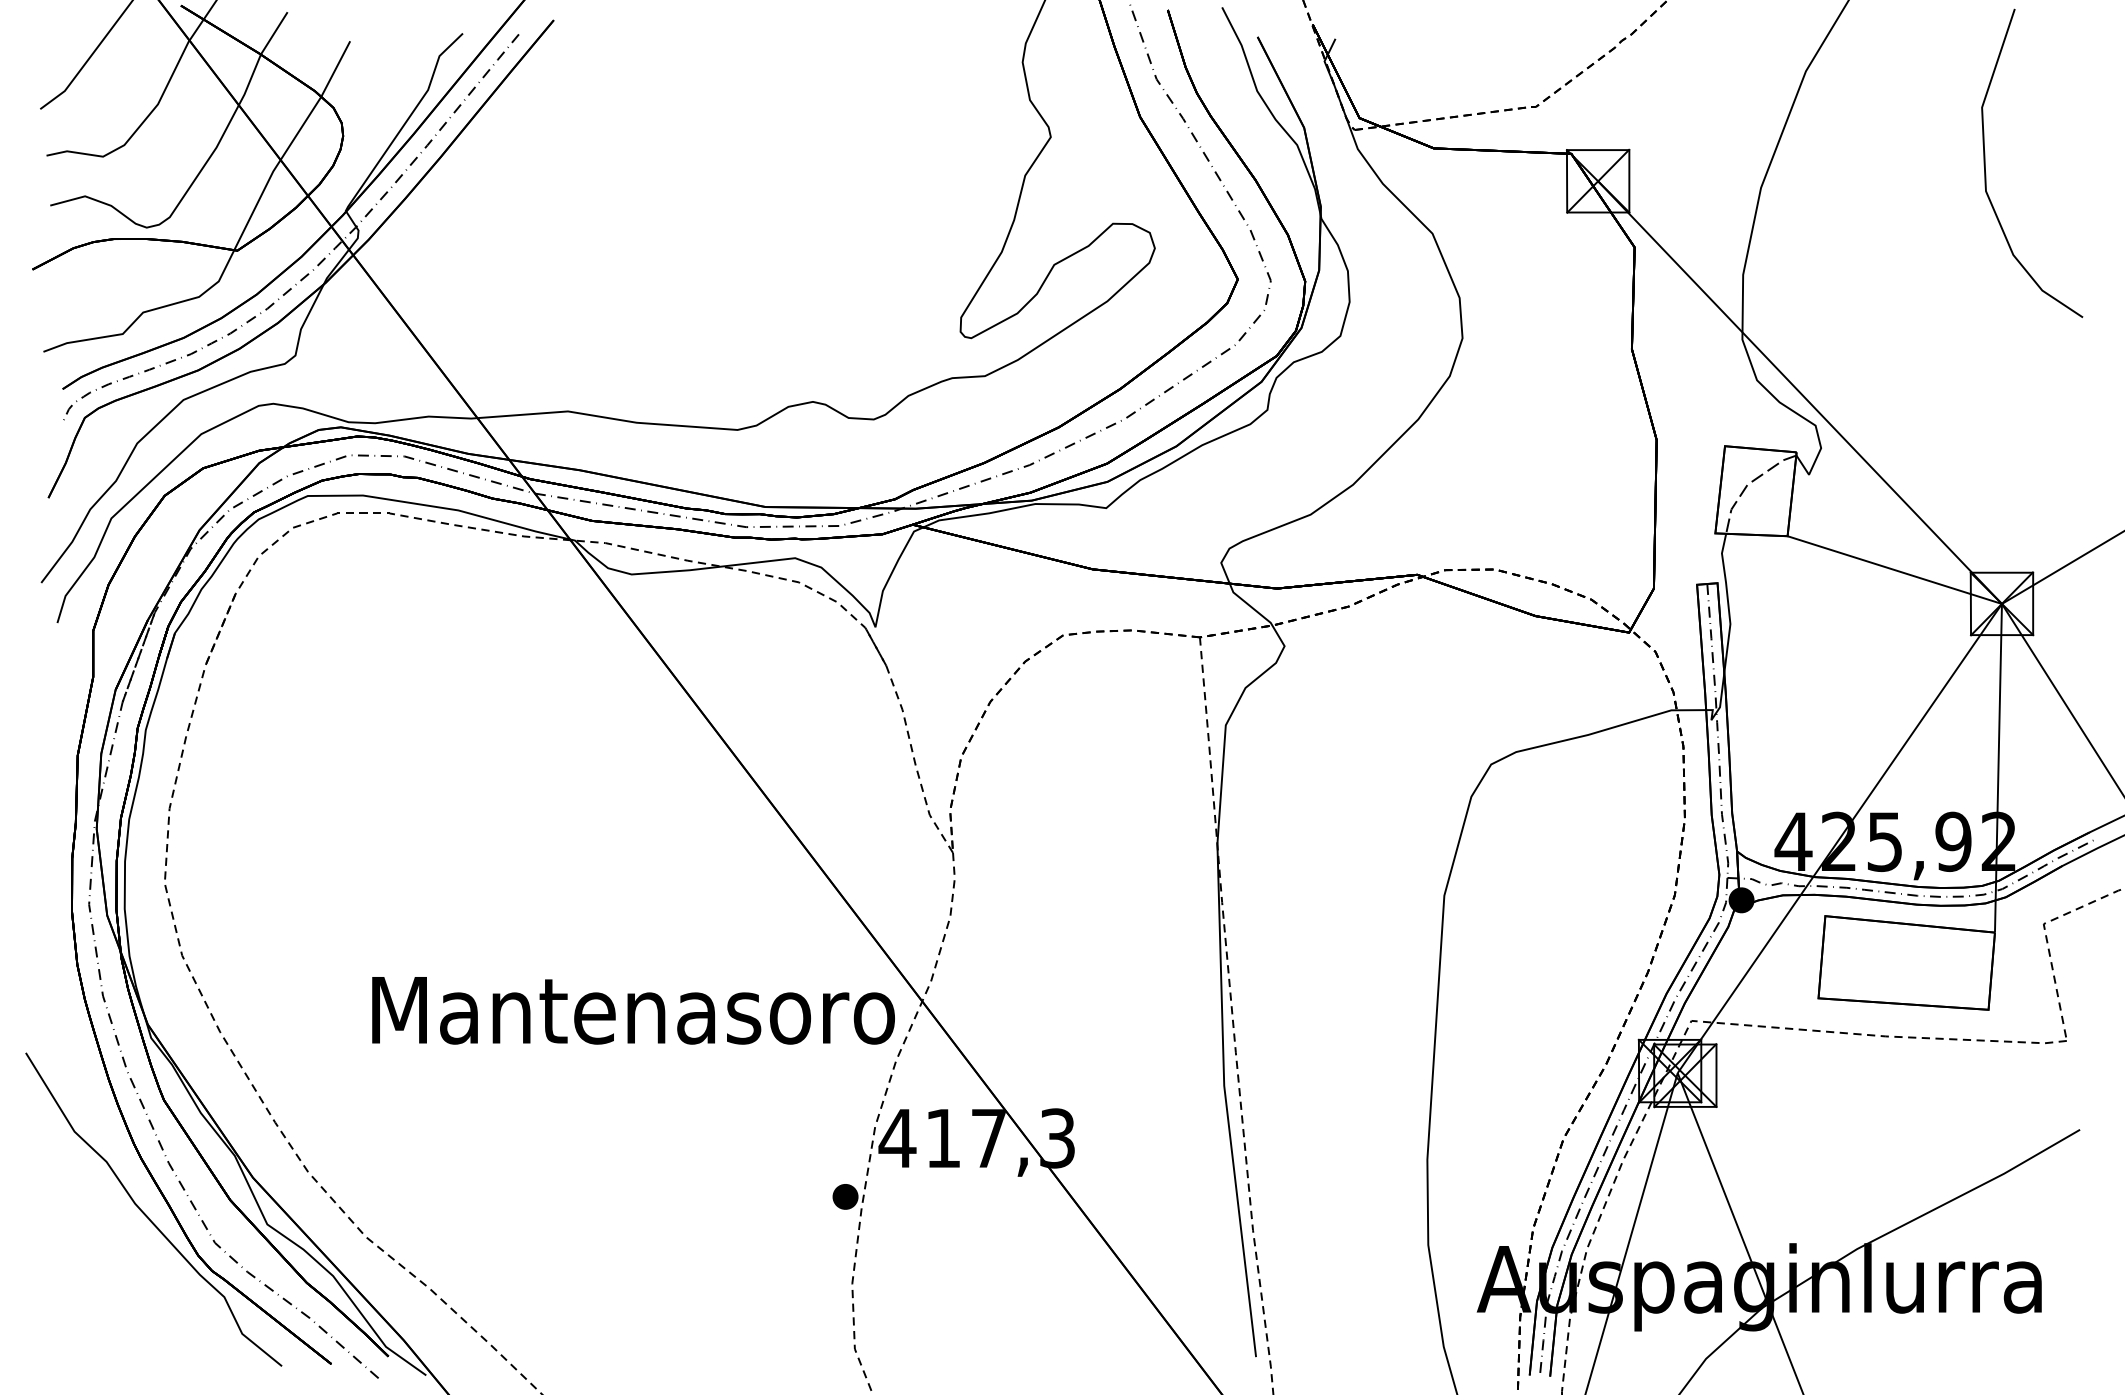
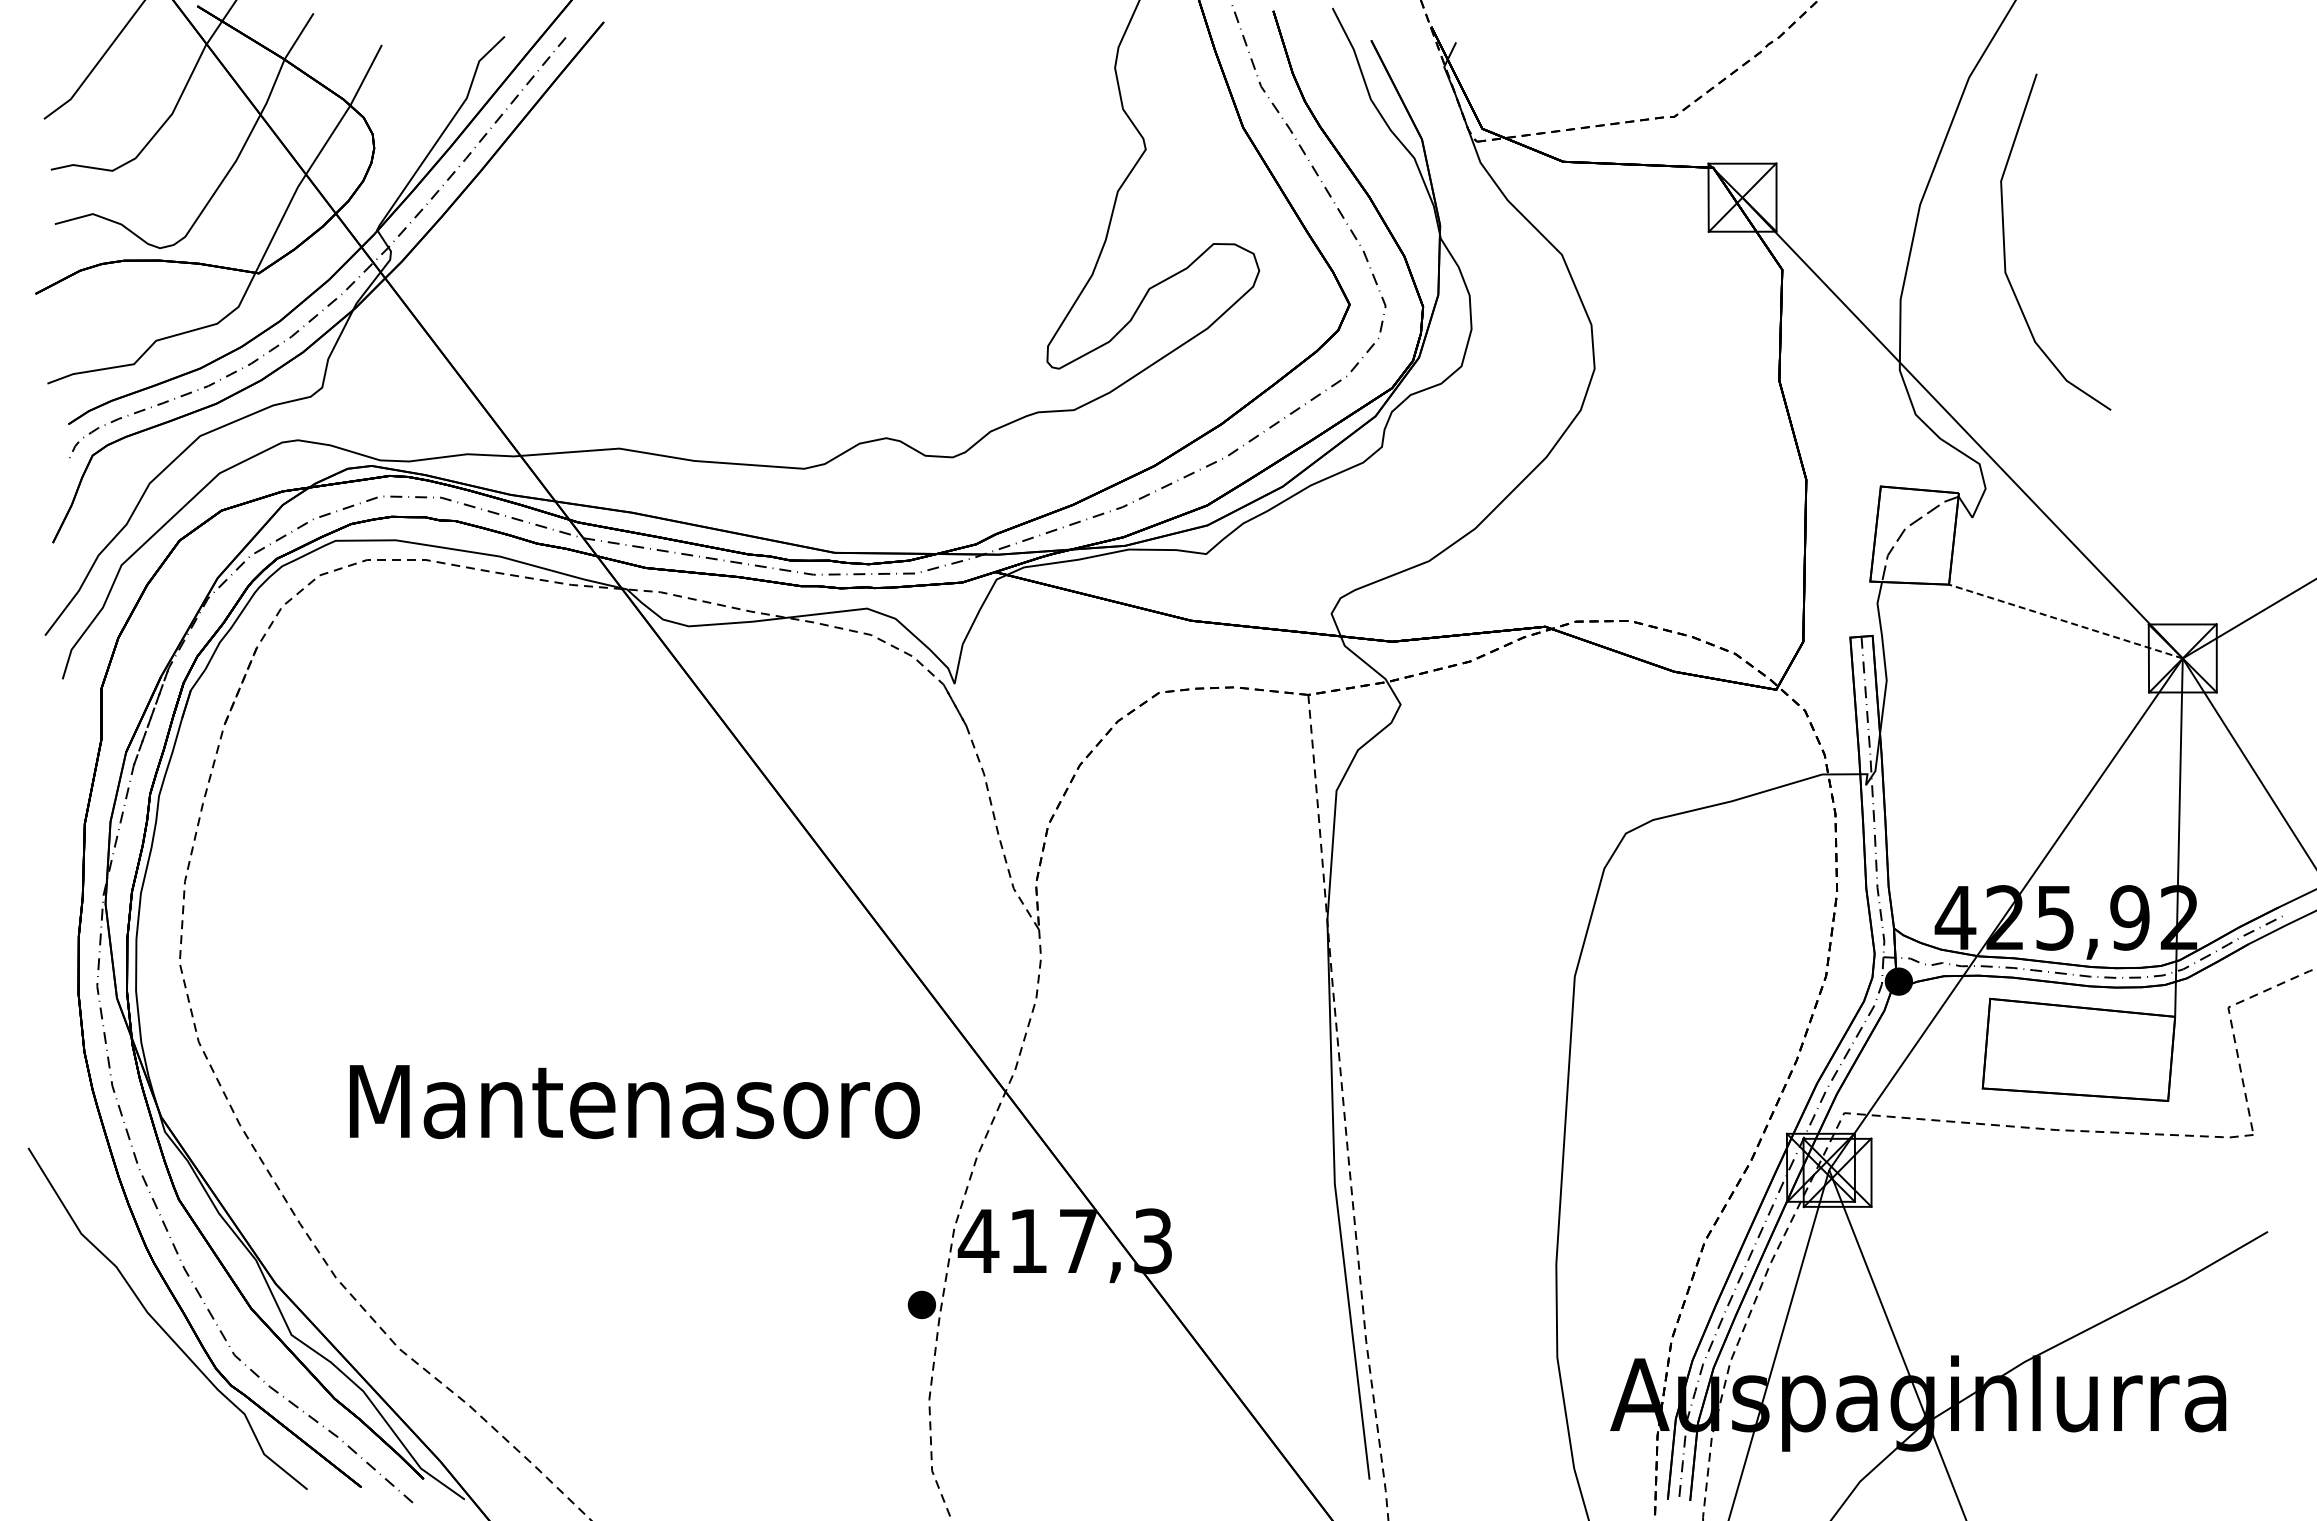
curve: (1986, 168) -> (2005, 247), moved
line: (1894, 570) -> (2065, 621), solid -> dashed
text: (633, 1011) -> (634, 1102), moved

